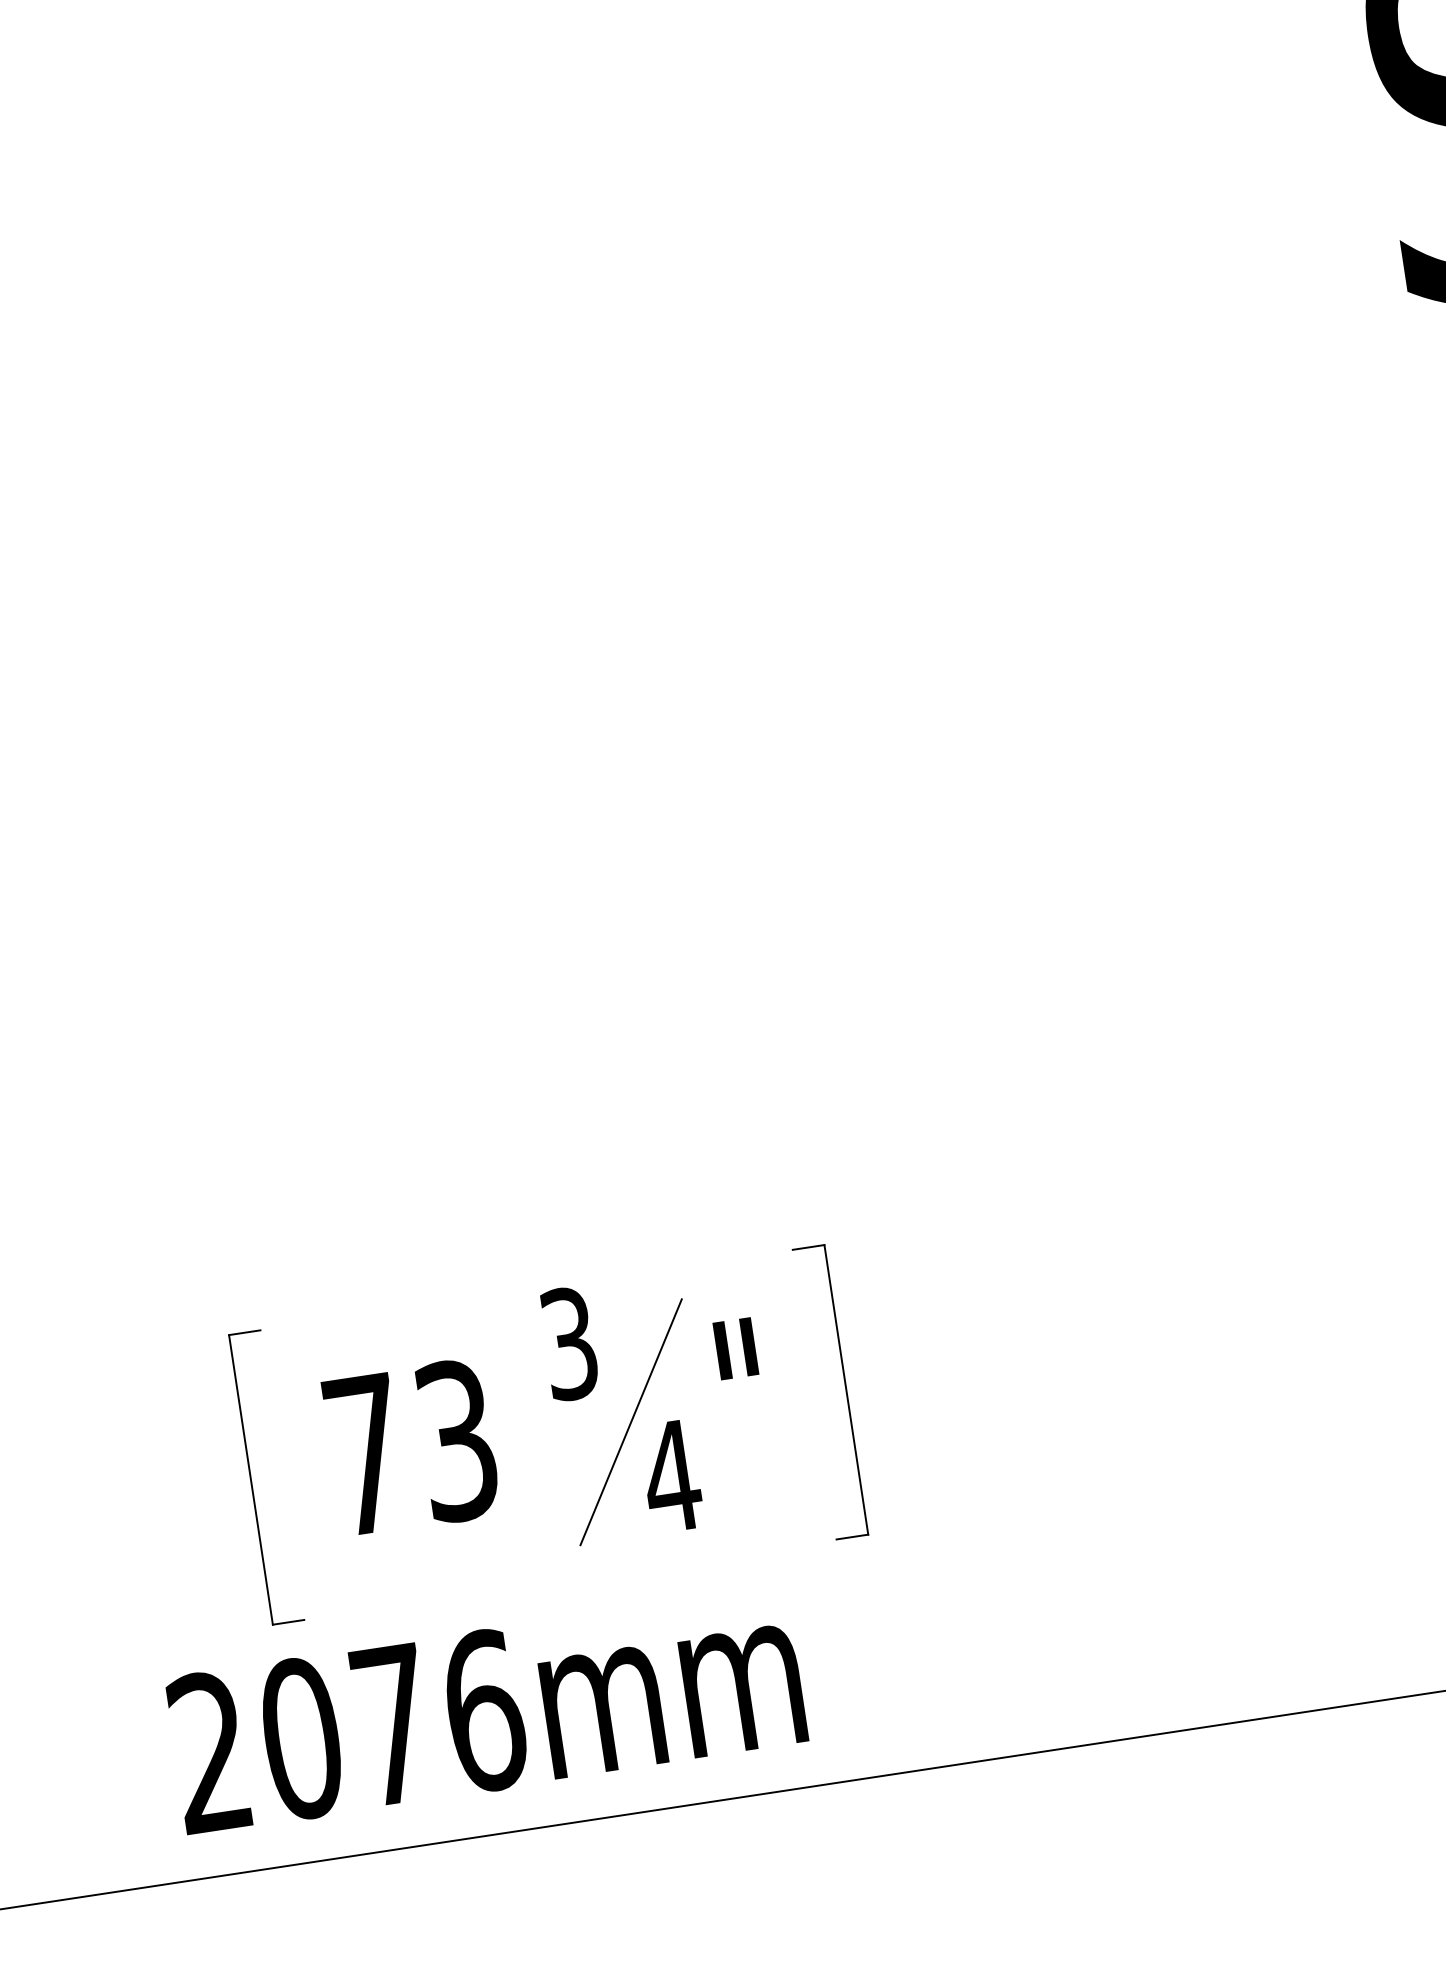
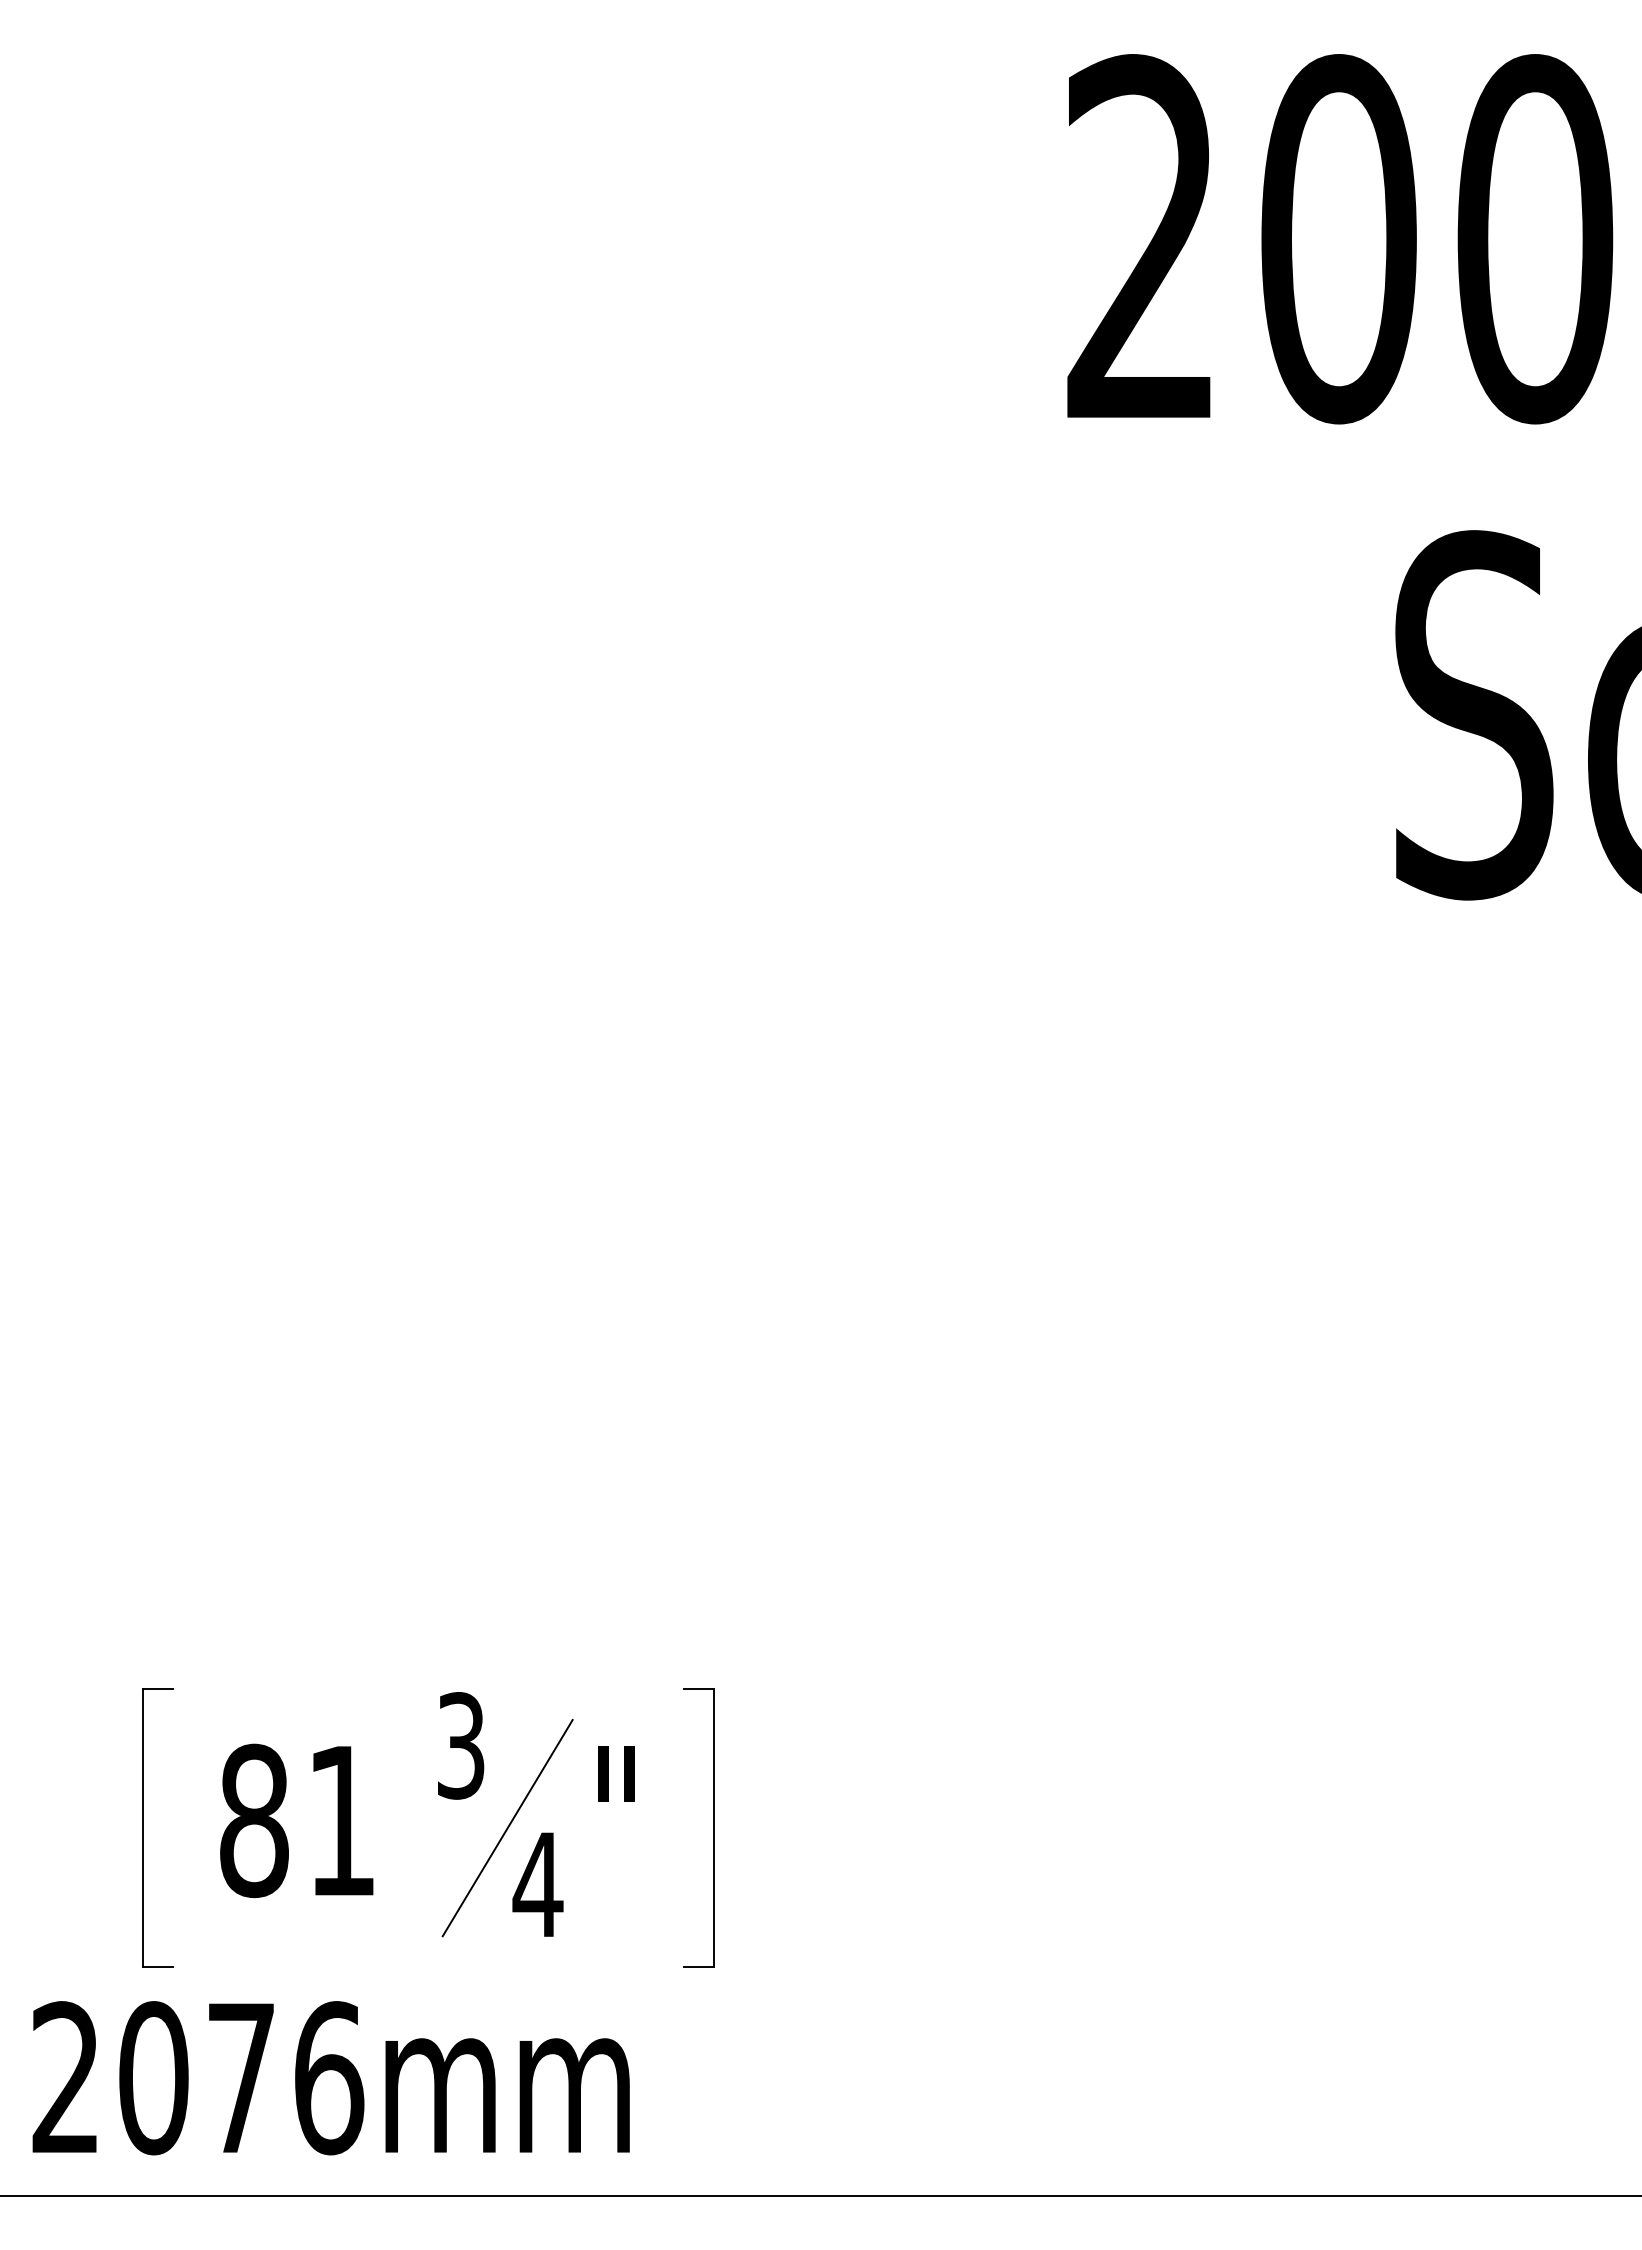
text: (410, 1447) -> (297, 1820), 73 -> 81

